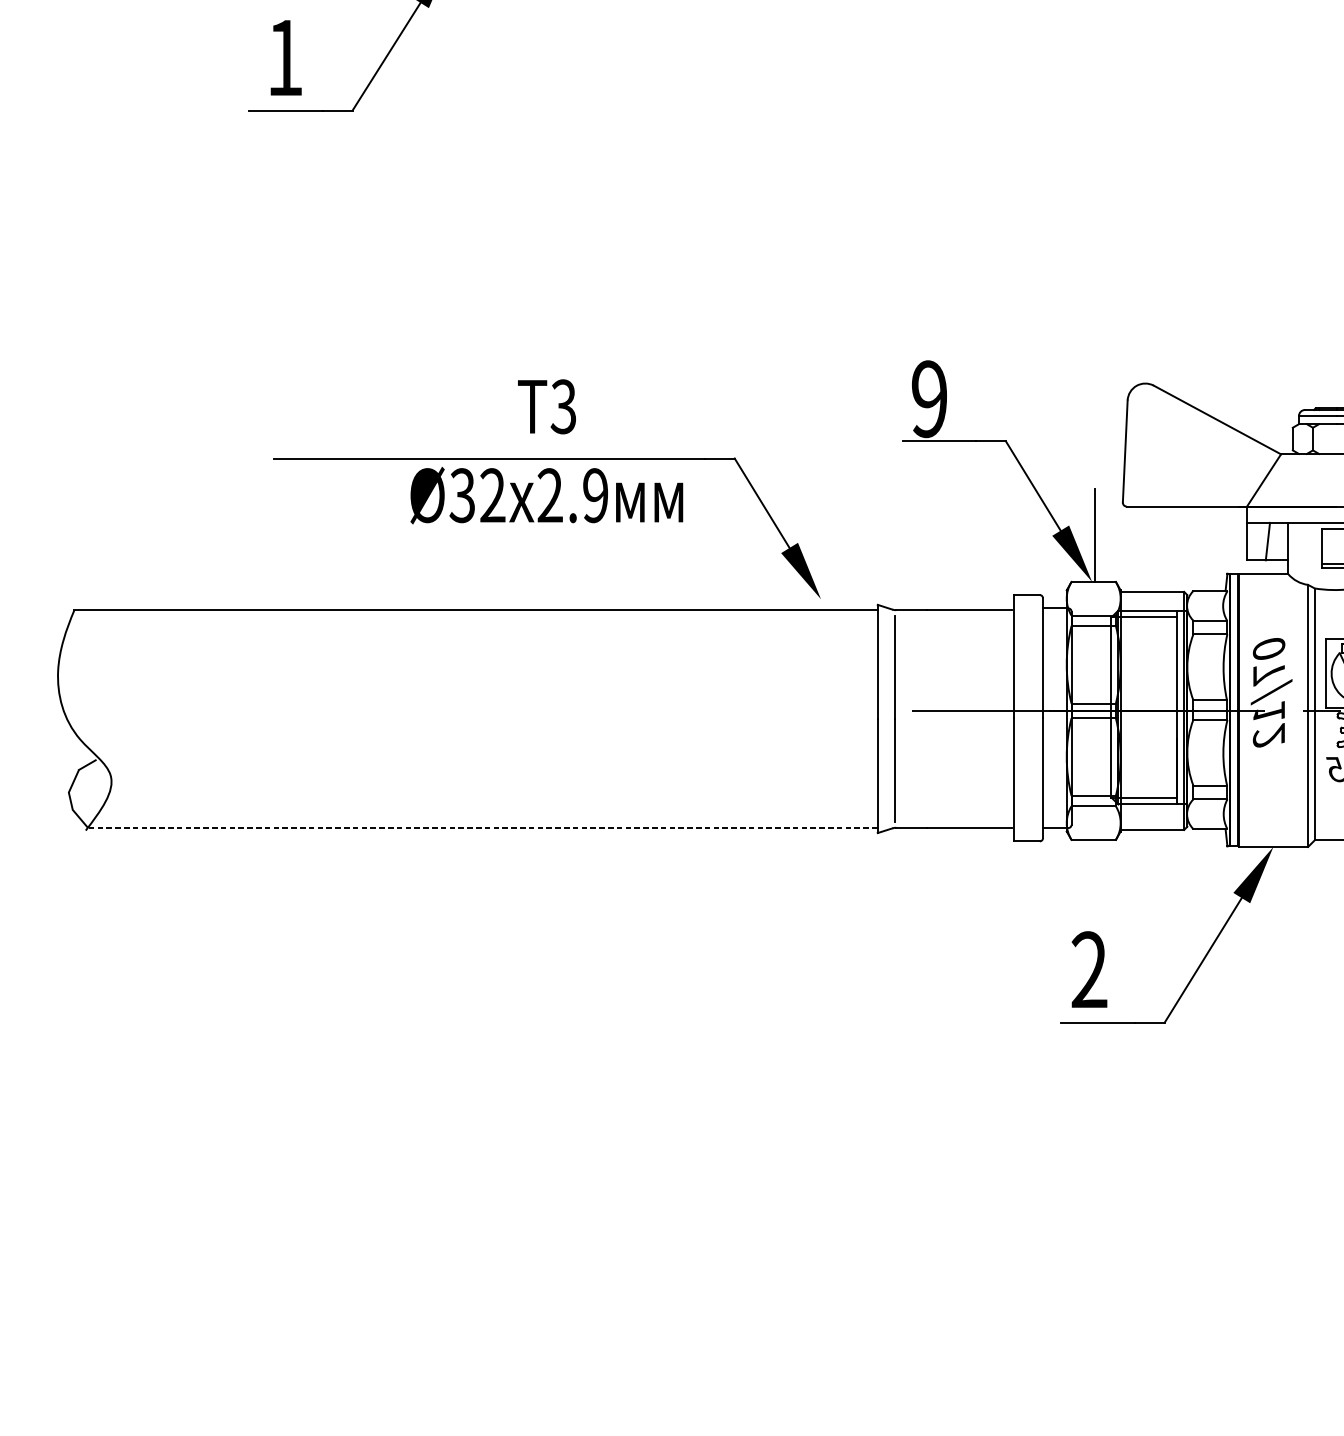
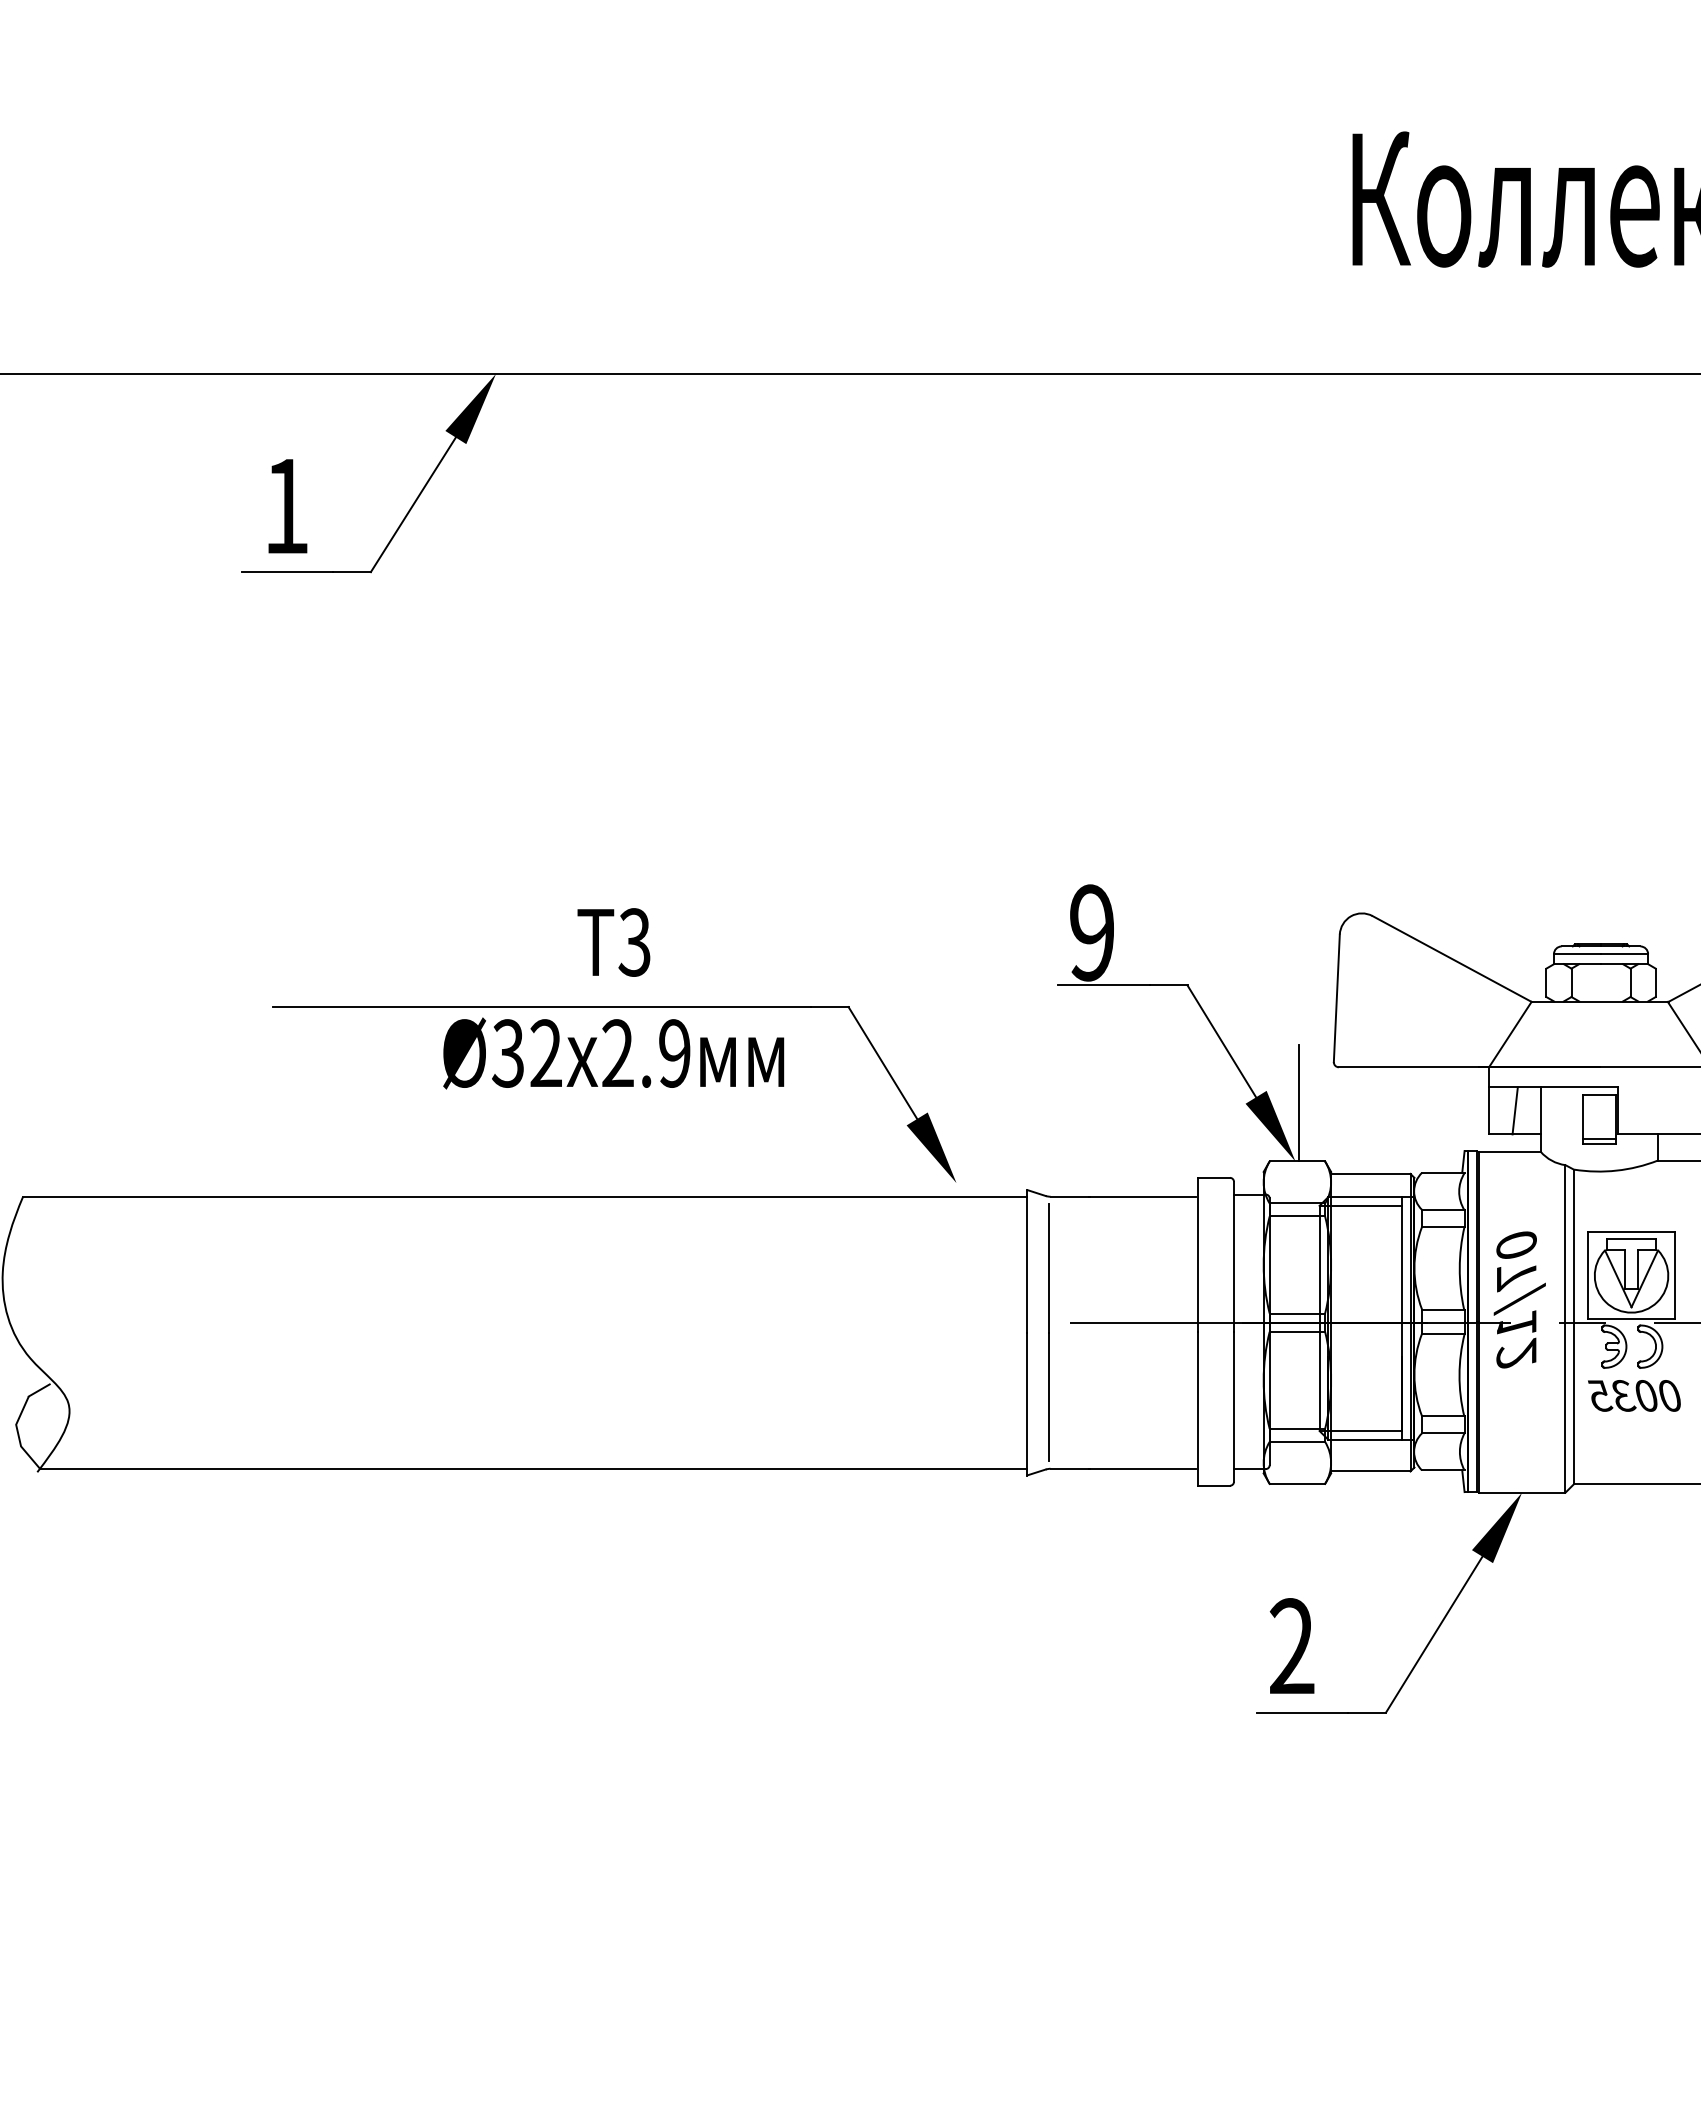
line: (482, 827) -> (533, 1468), dashed -> solid

